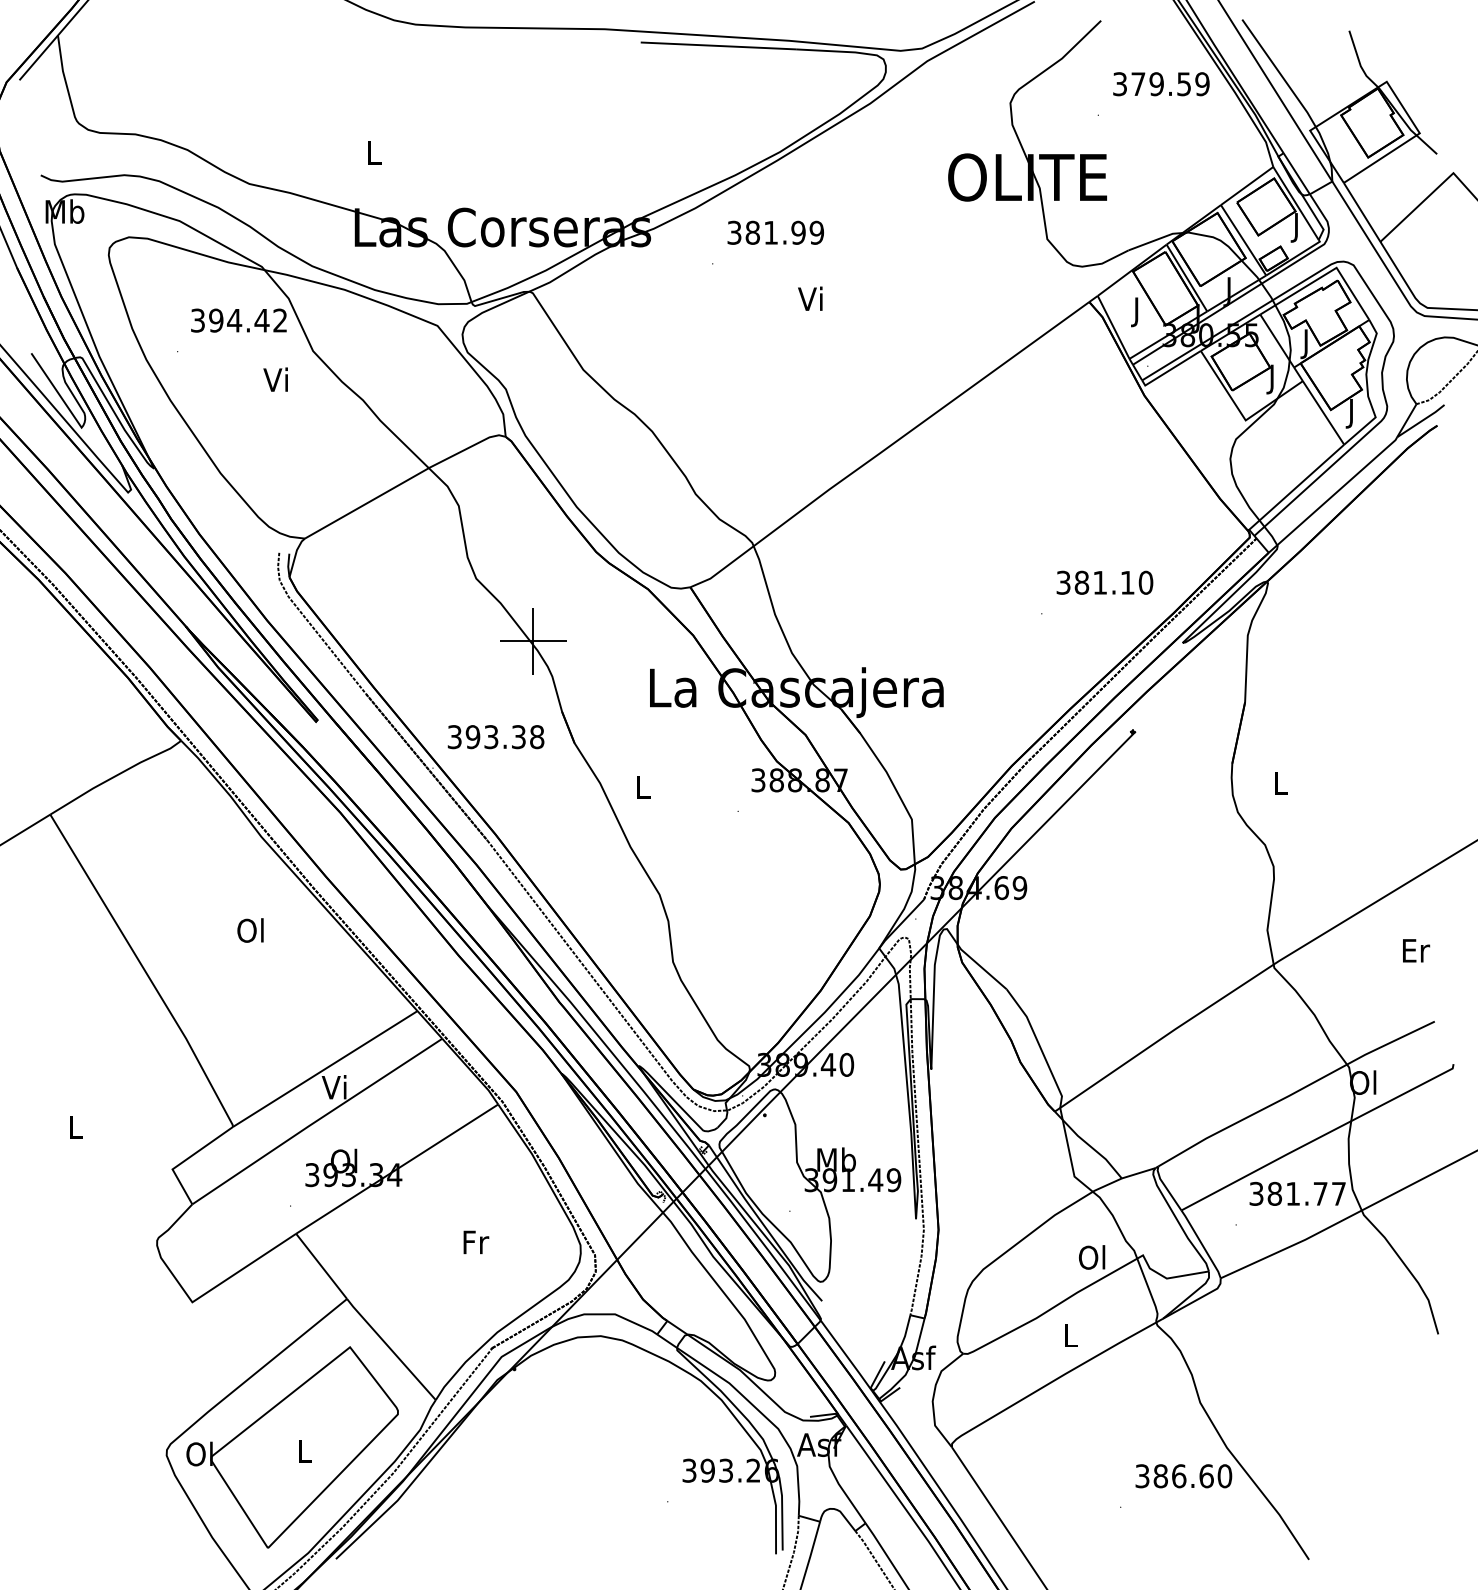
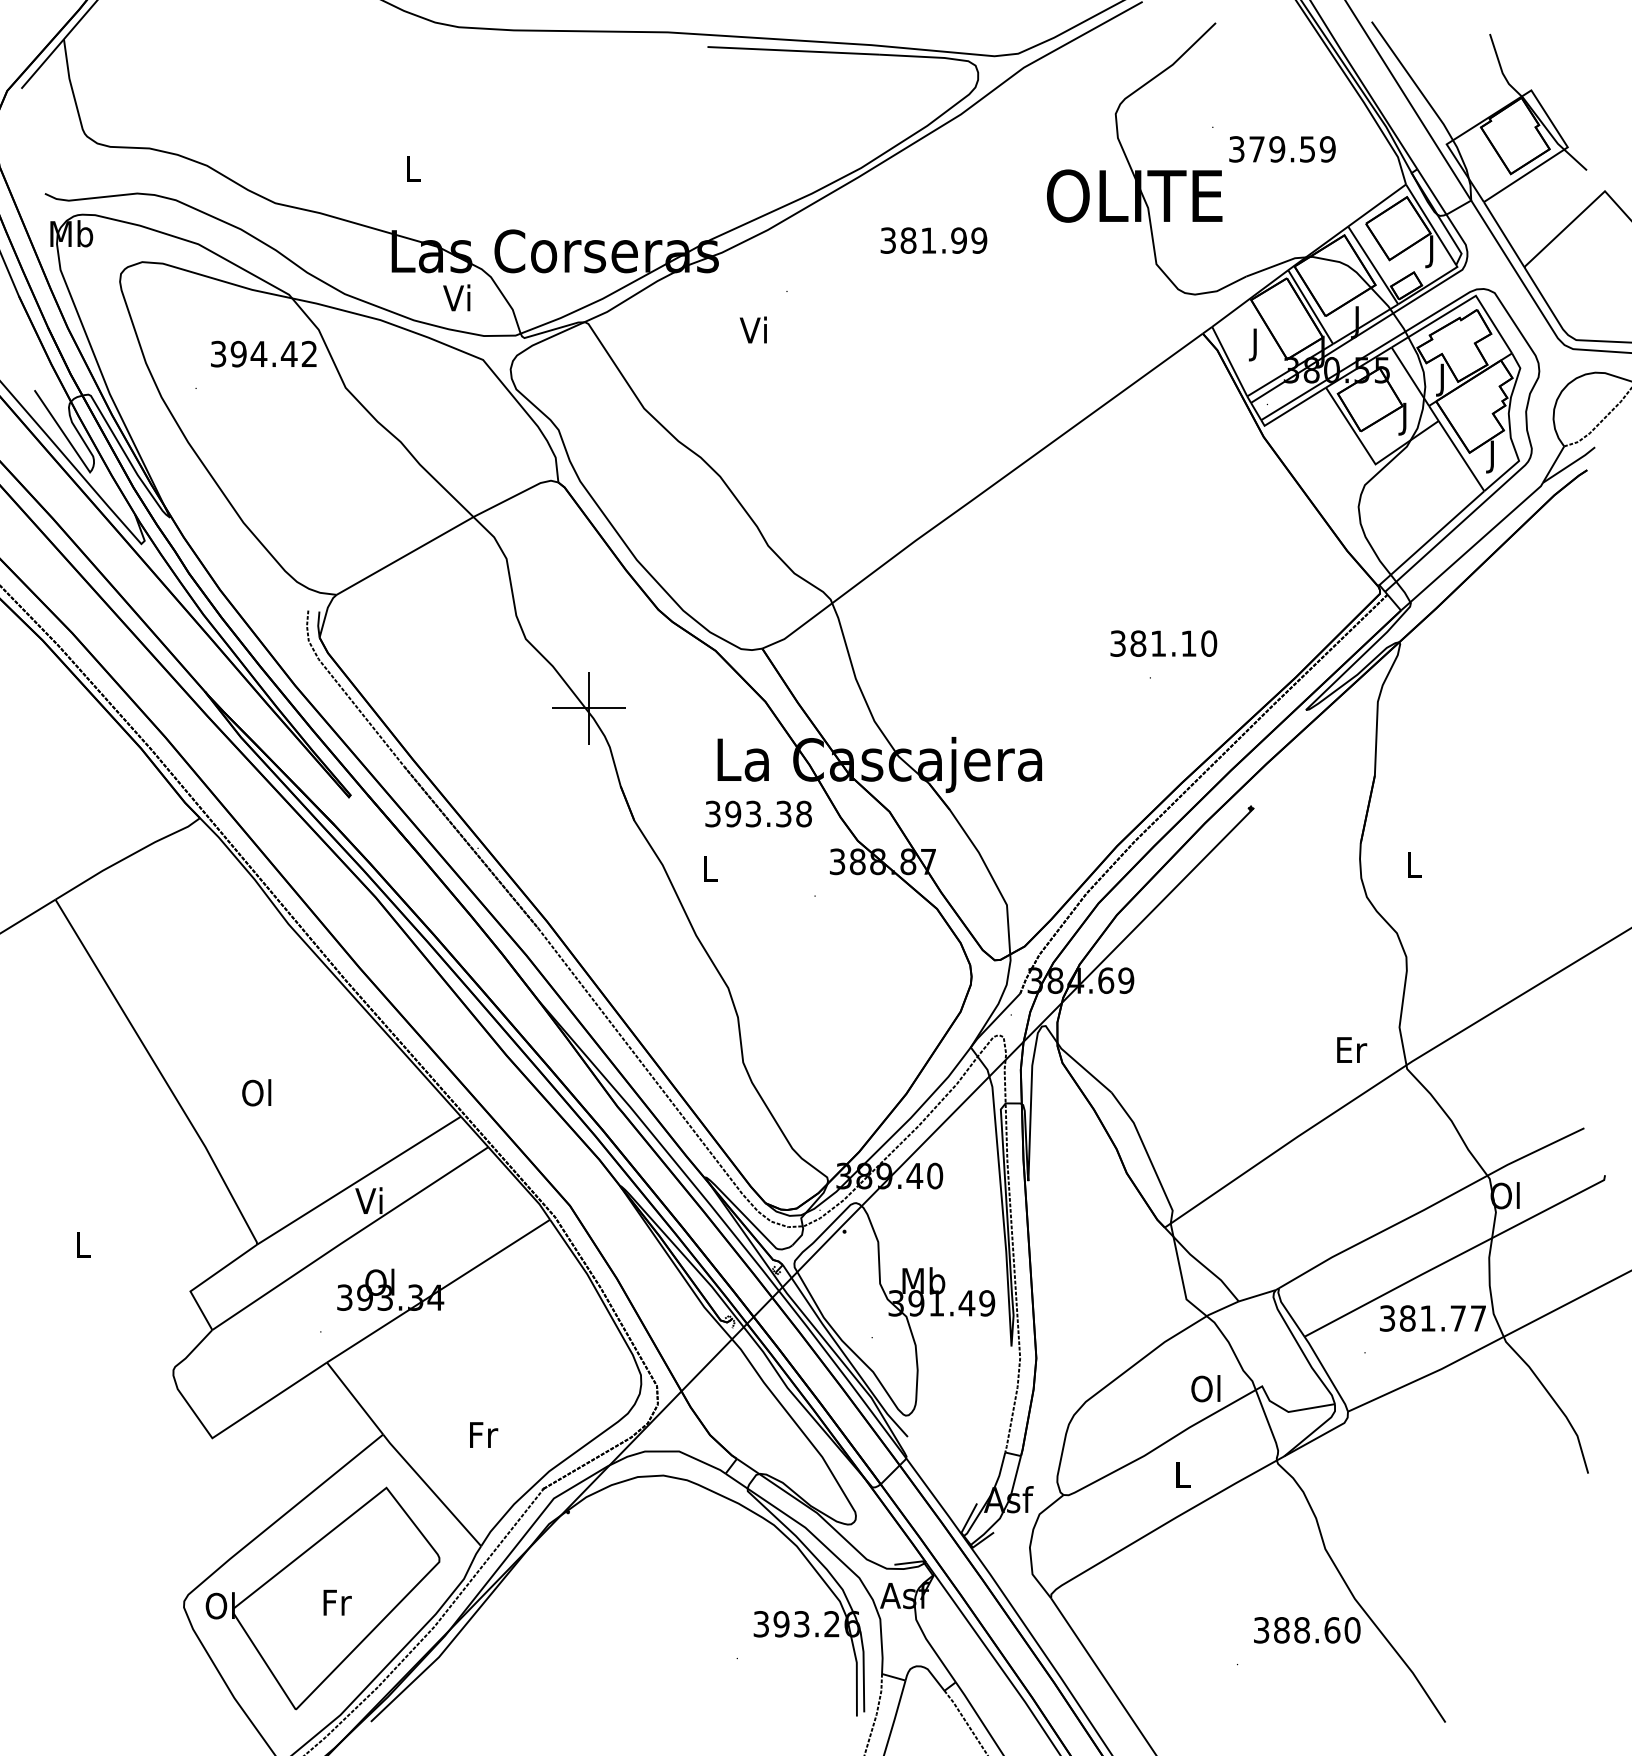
text: (1161, 84) -> (1282, 149), moved
text: (775, 232) -> (933, 240), moved
text: (810, 298) -> (753, 329), moved
text: (275, 379) -> (456, 297), moved
text: (1104, 582) -> (1163, 643), moved
text: (495, 737) -> (758, 814), moved
text: (250, 930) -> (256, 1092), moved
text: (1416, 950) -> (1352, 1049), moved
text: (476, 1242) -> (484, 1435), moved
text: (305, 1450) -> (337, 1601), L -> Fr
text: (1179, 1476) -> (1302, 1630), 386.60 -> 388.60

